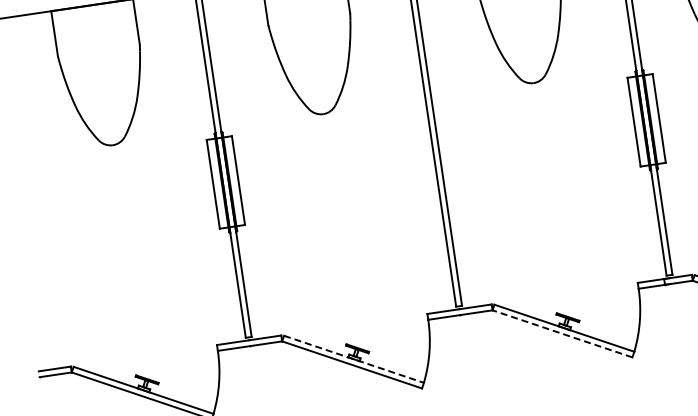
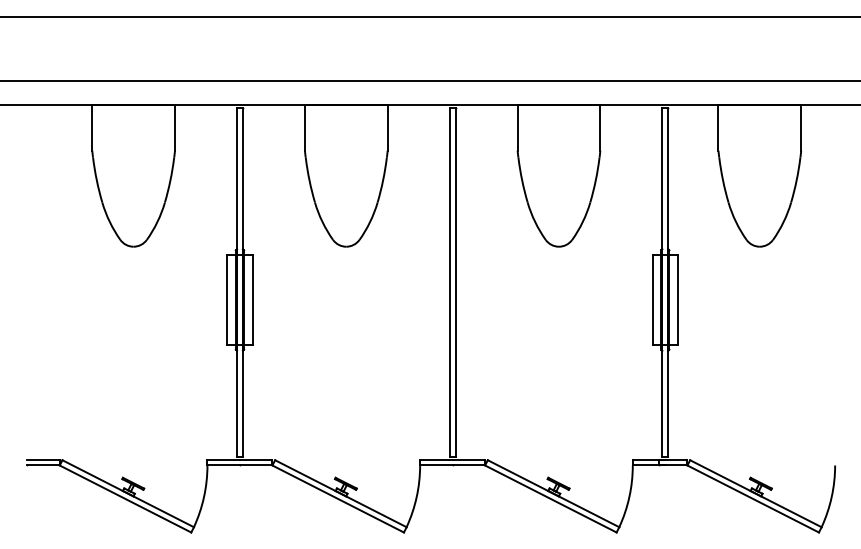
line: (562, 333) -> (550, 498), dashed -> solid
line: (353, 359) -> (340, 493), dashed -> solid

